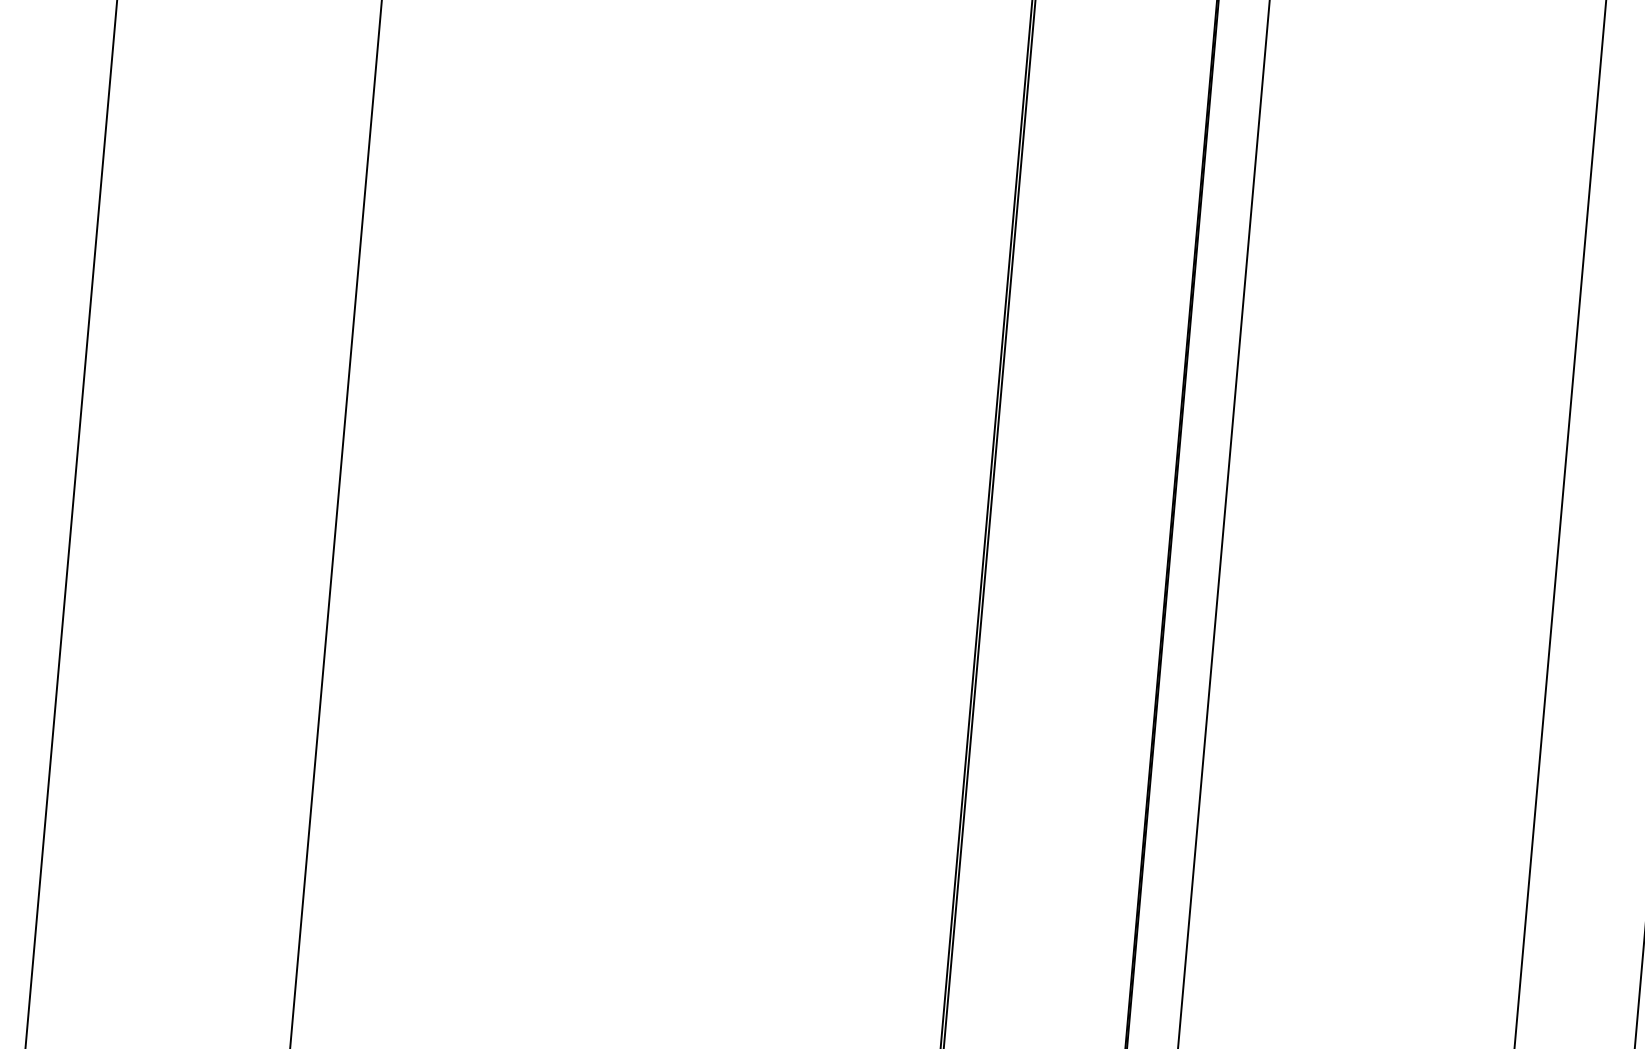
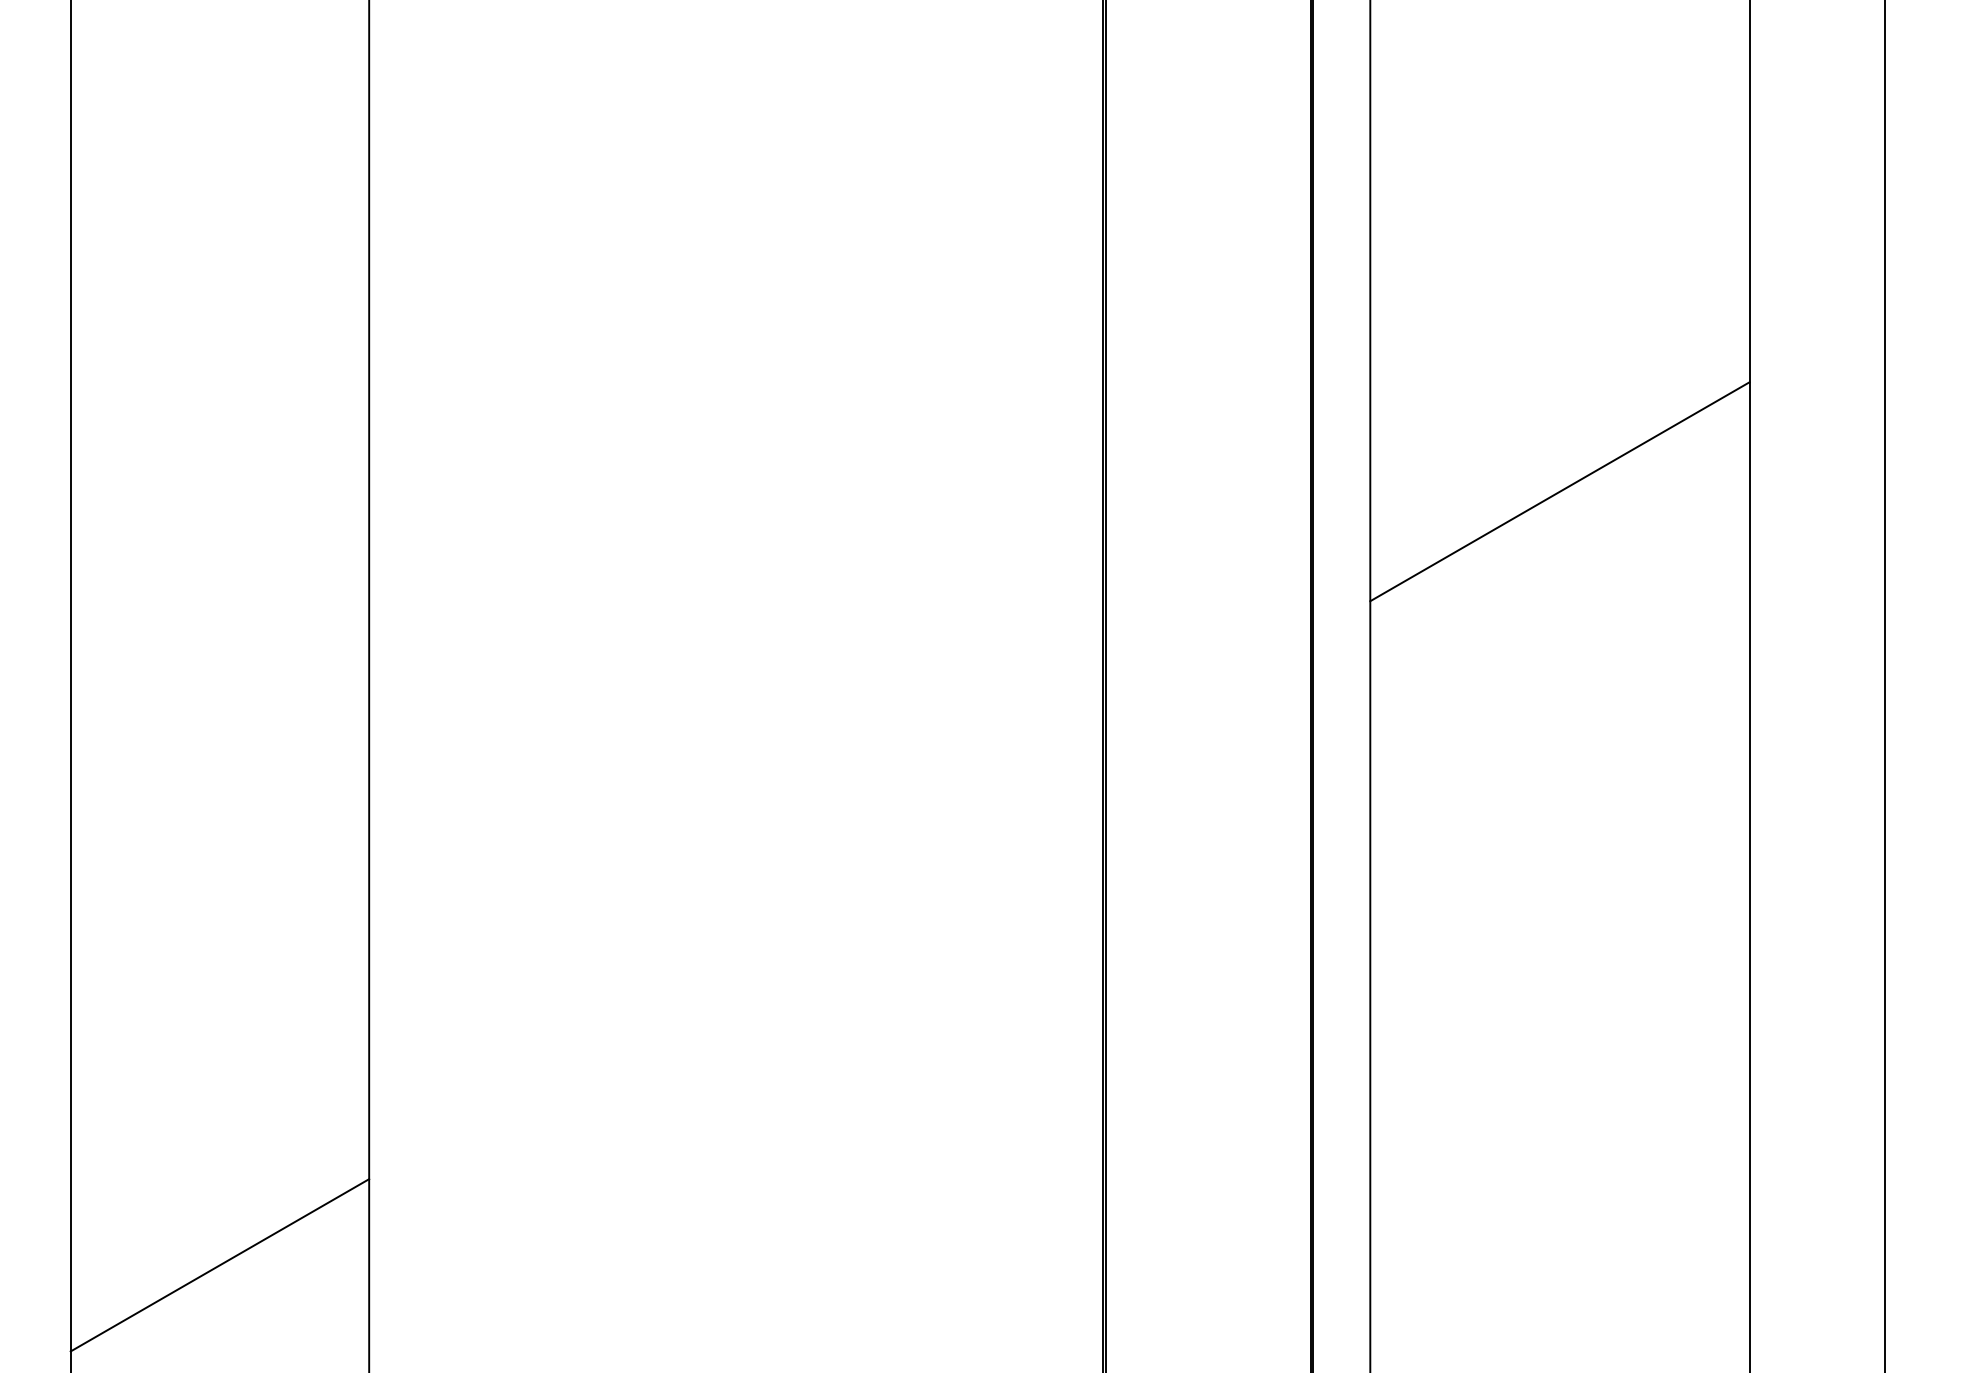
line: (1409, 318) -> (1559, 491), added
line: (170, 896) -> (219, 1265), added

